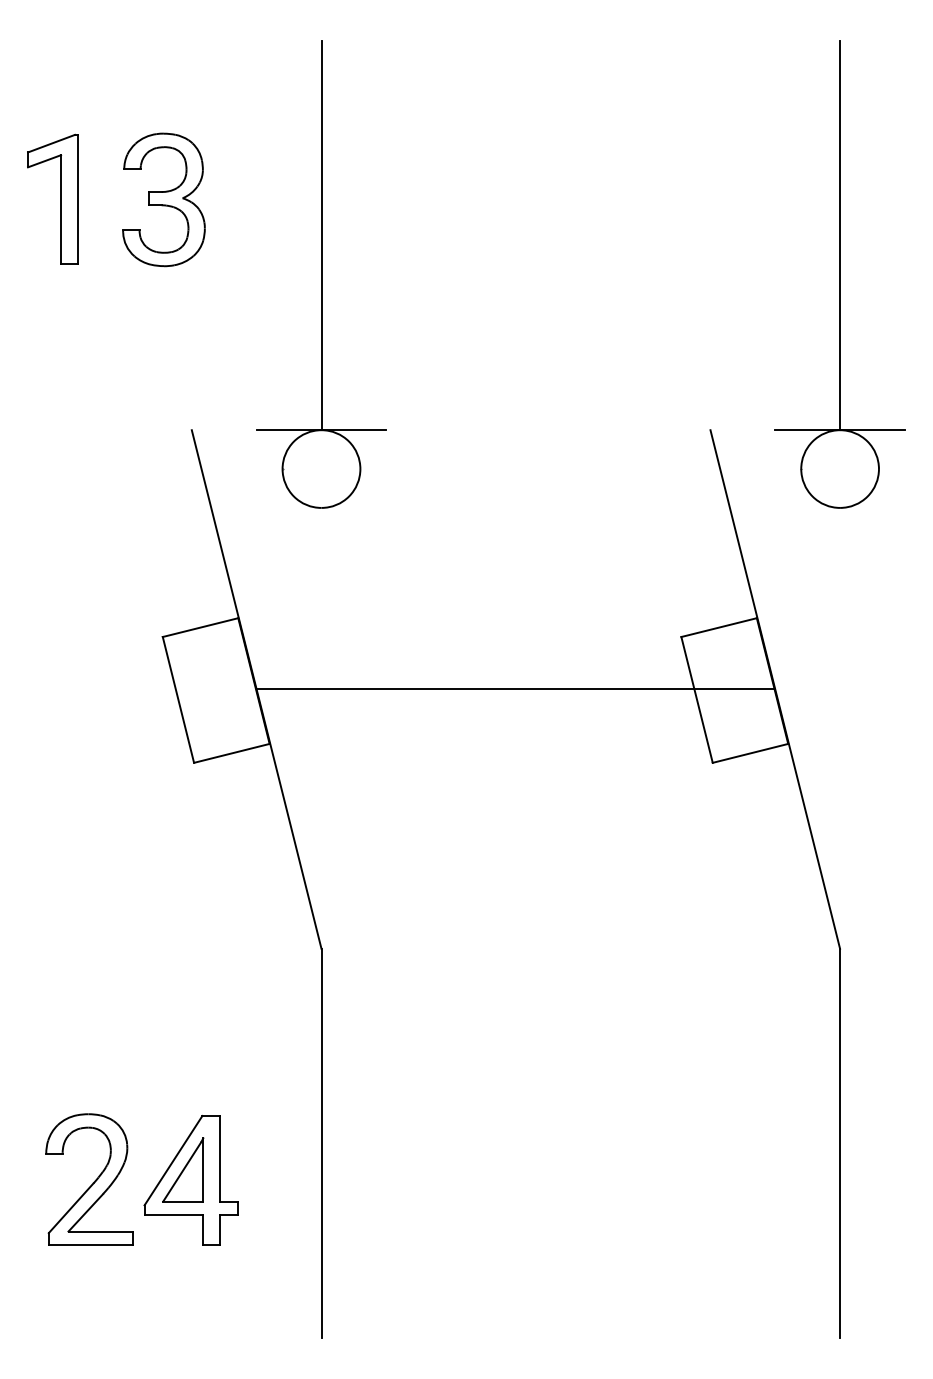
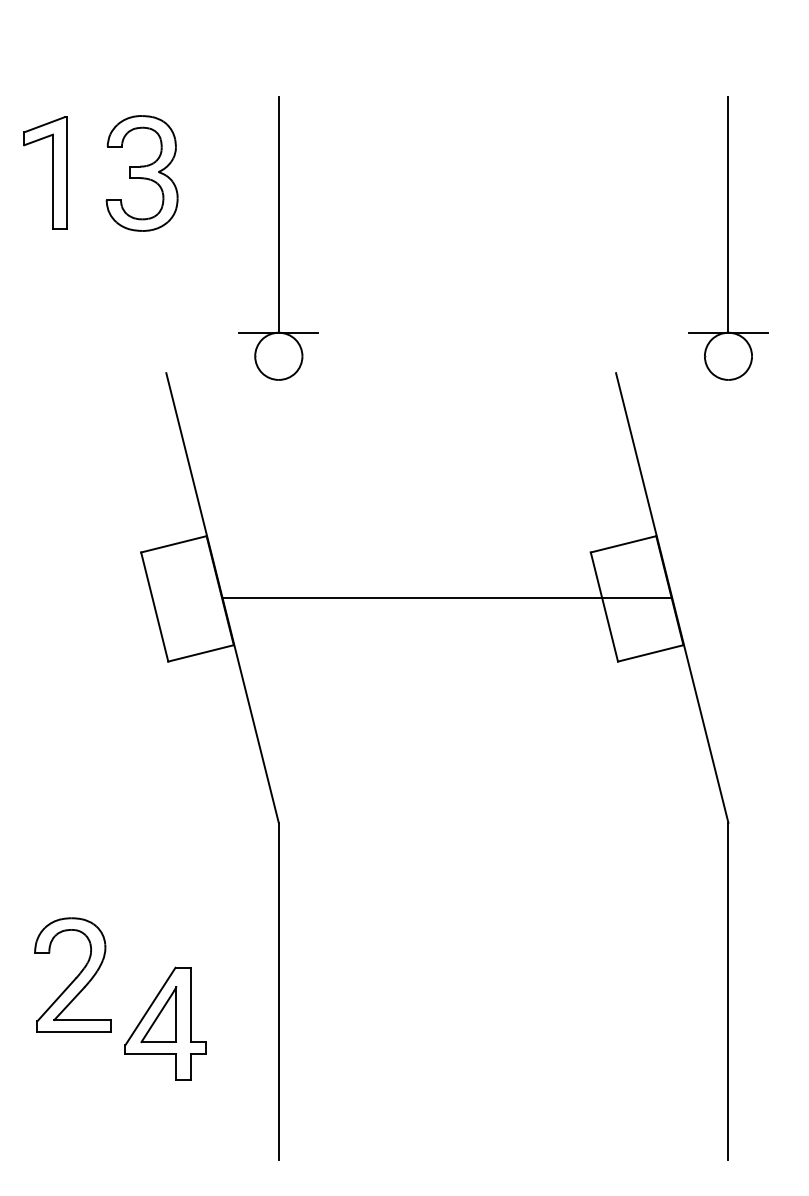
part: (321, 274) -> (278, 238), size x0.7
part: (840, 274) -> (728, 238), size x0.7
part: (89, 1179) -> (72, 974), moved

